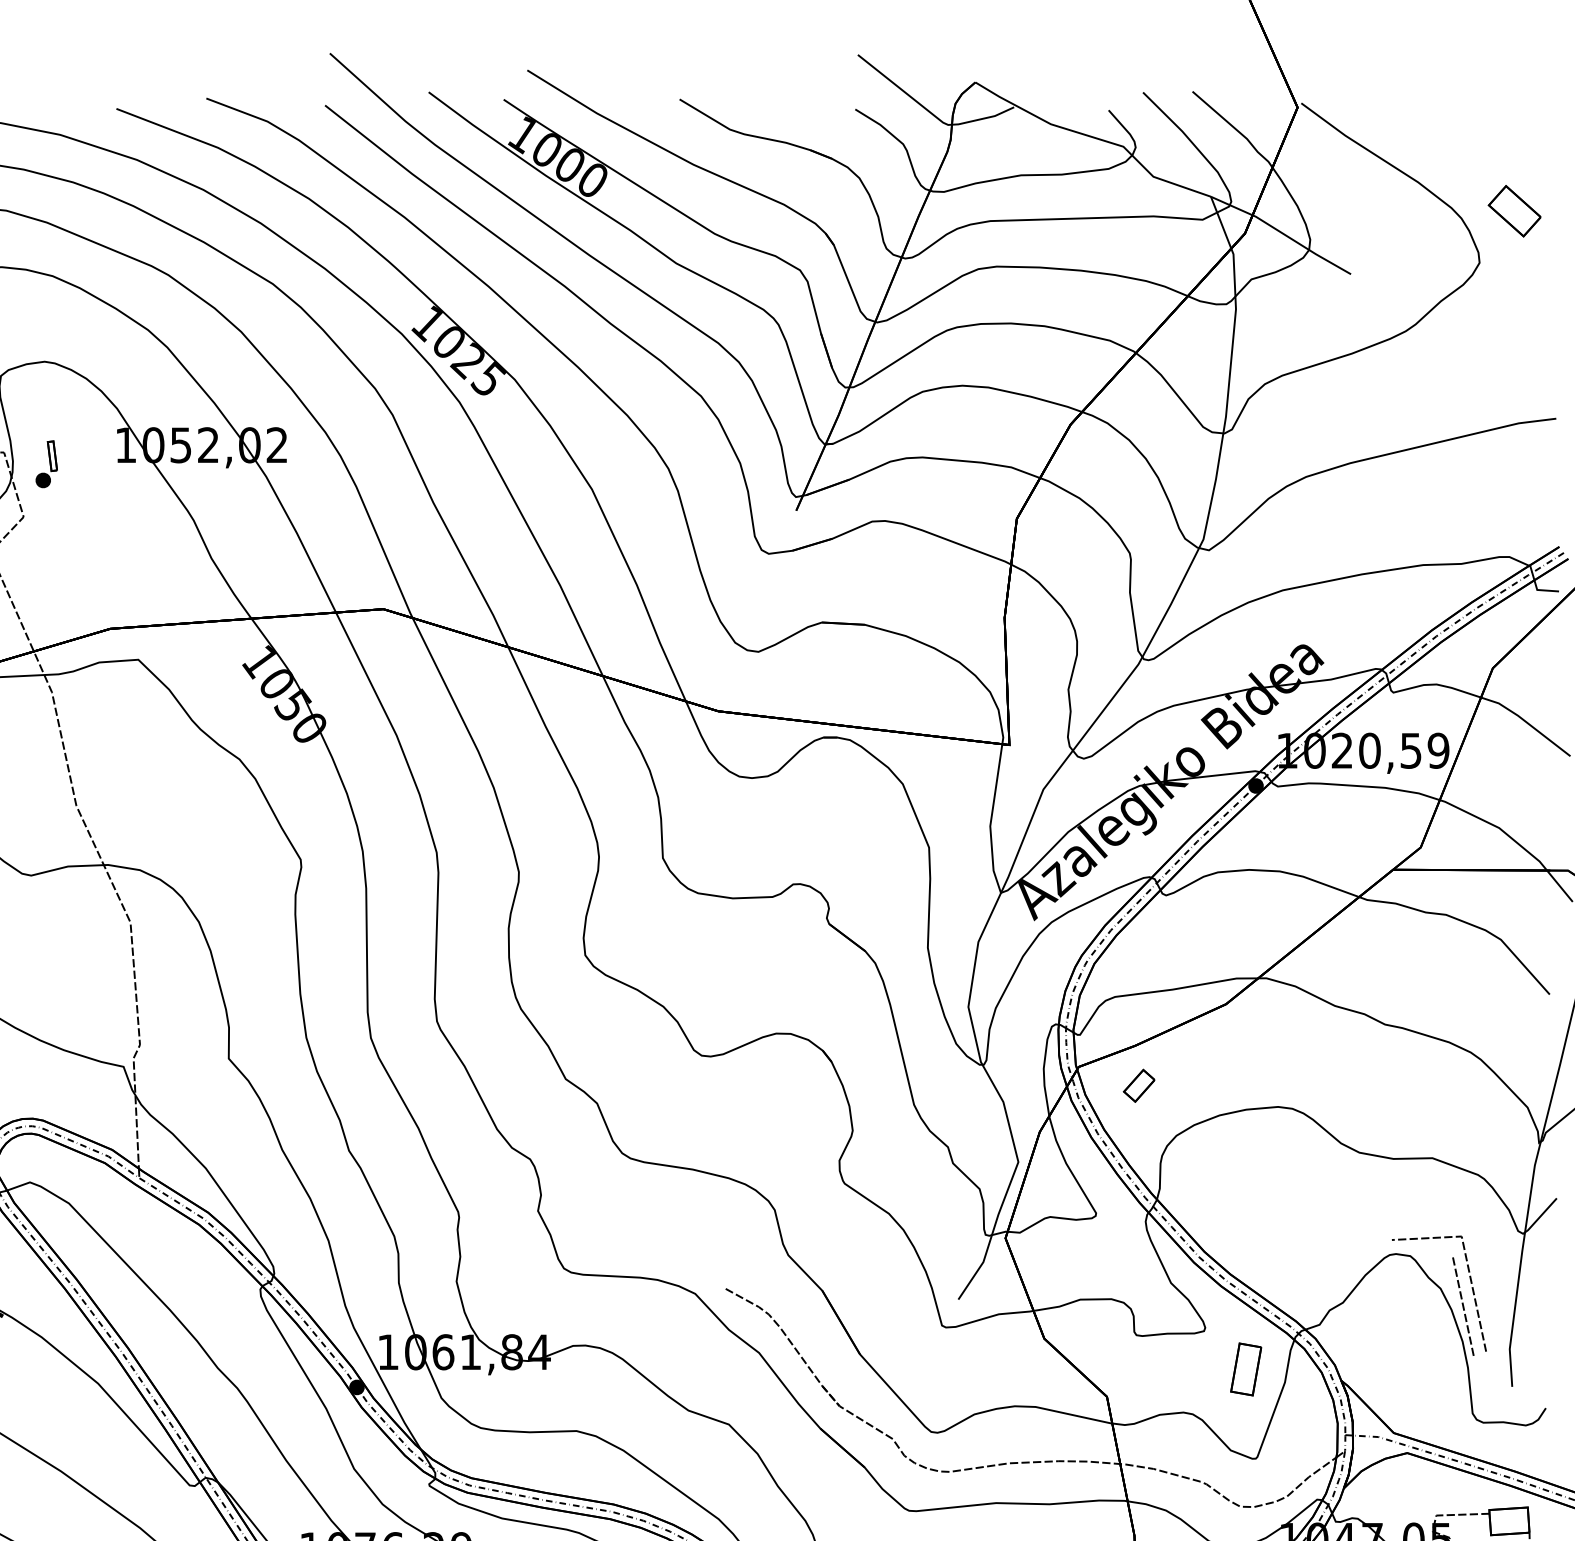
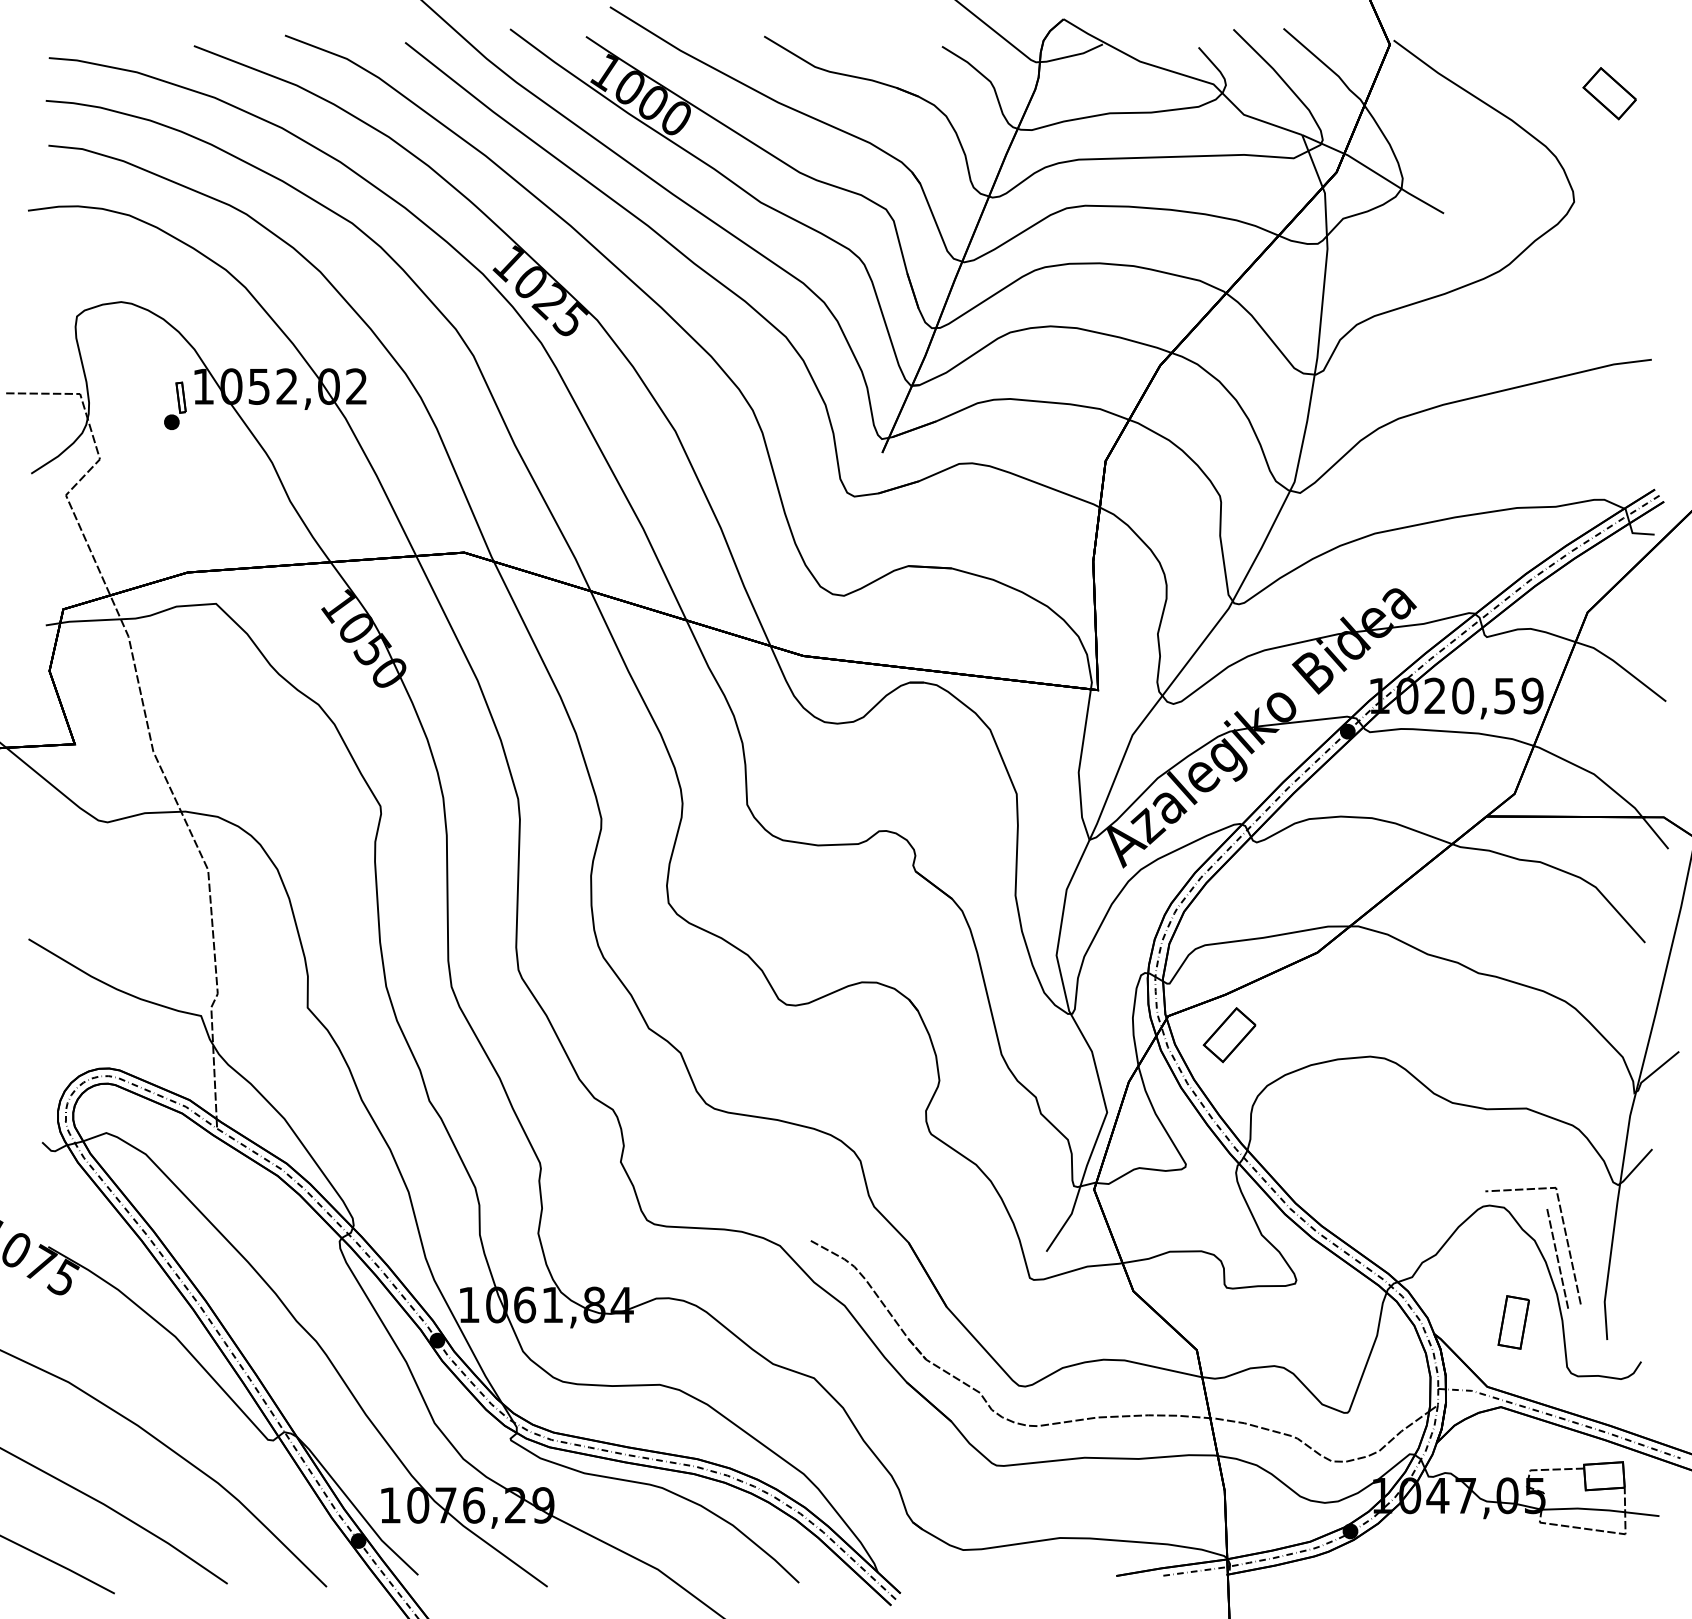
part: (1514, 211) -> (1609, 93), moved
part: (46, 463) -> (175, 405), moved
part: (1139, 1086) -> (1229, 1035), size x1.67
part: (1245, 1369) -> (1513, 1322), moved

